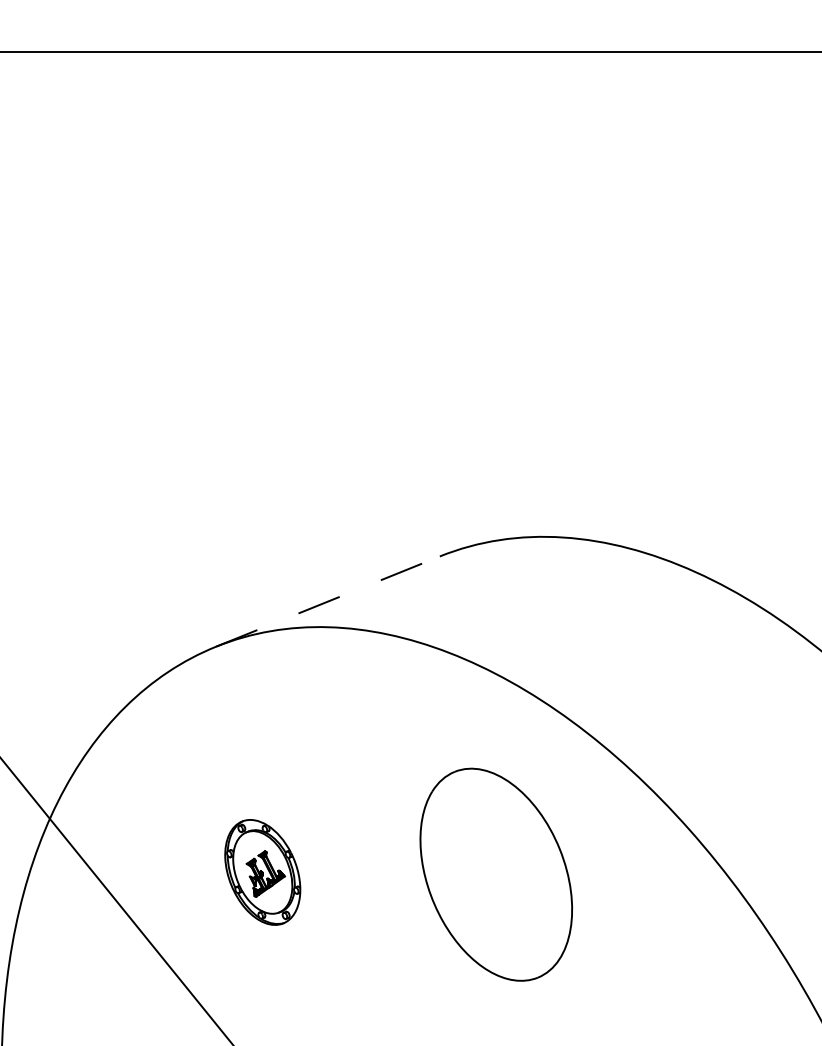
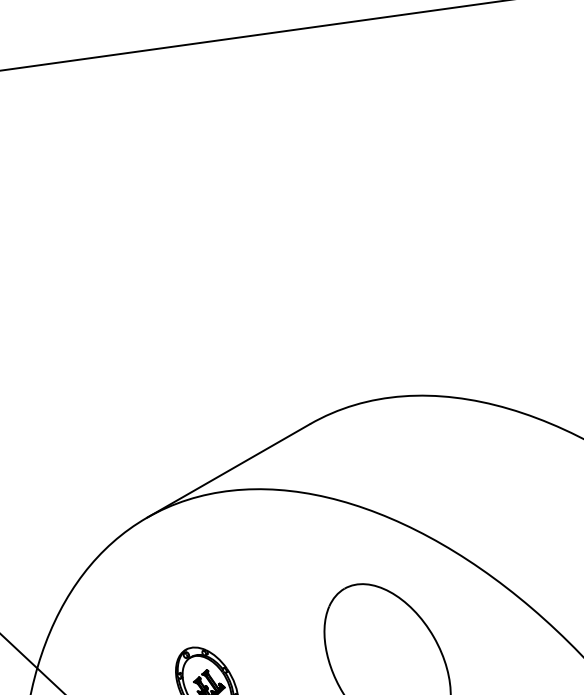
line: (328, 601) -> (228, 470), dashed -> solid

